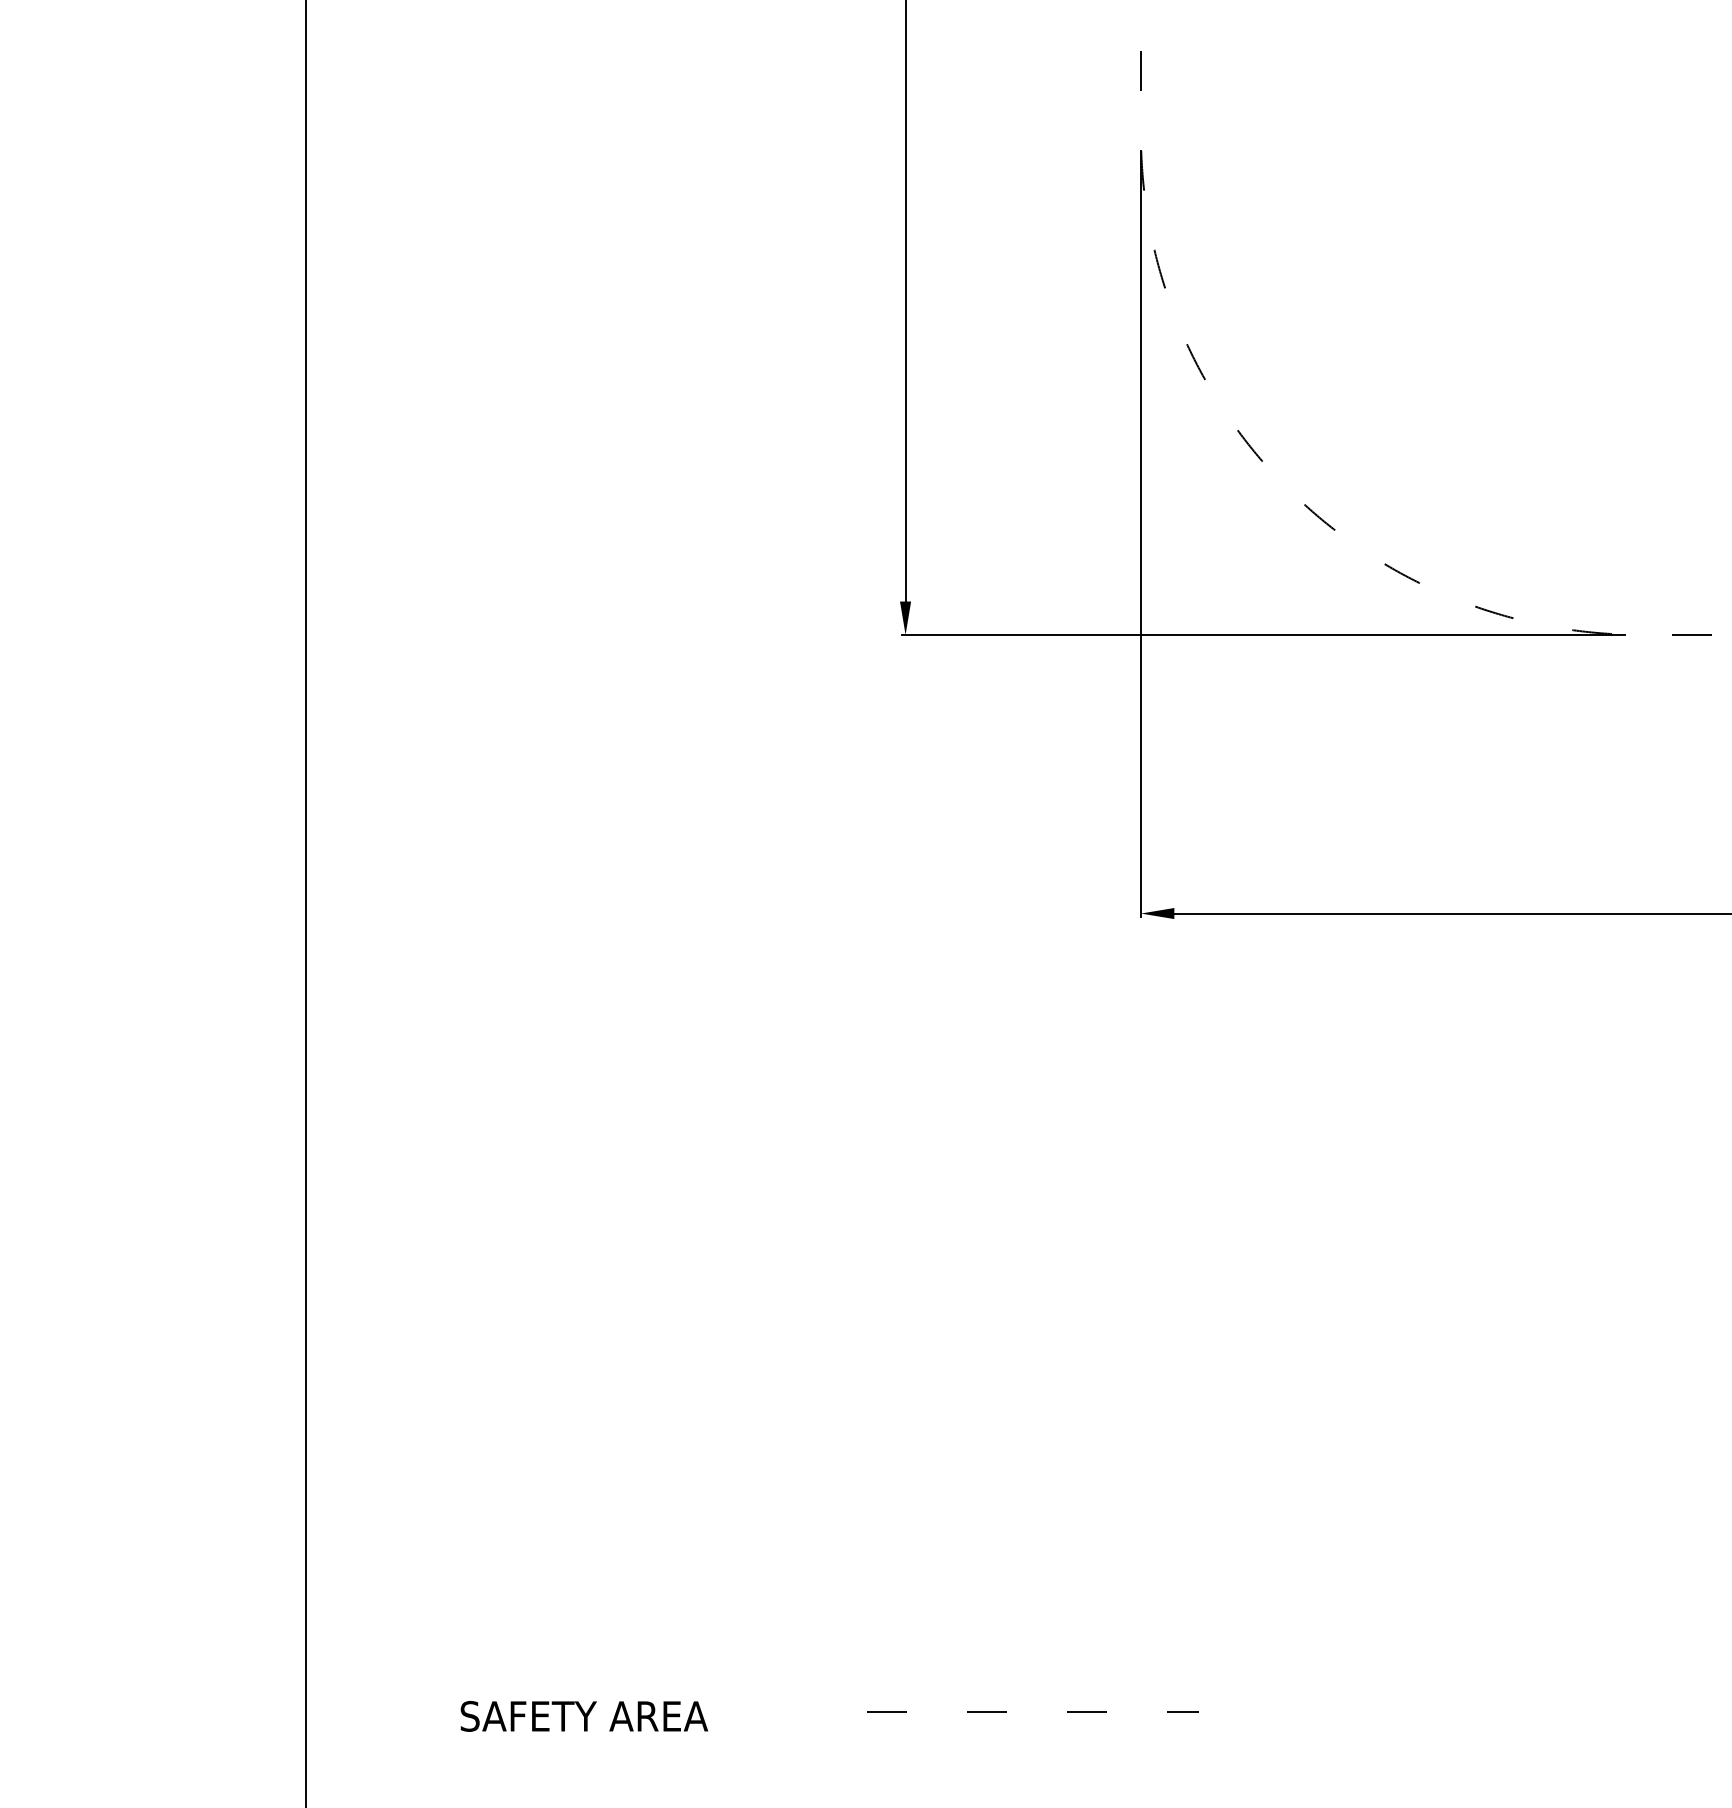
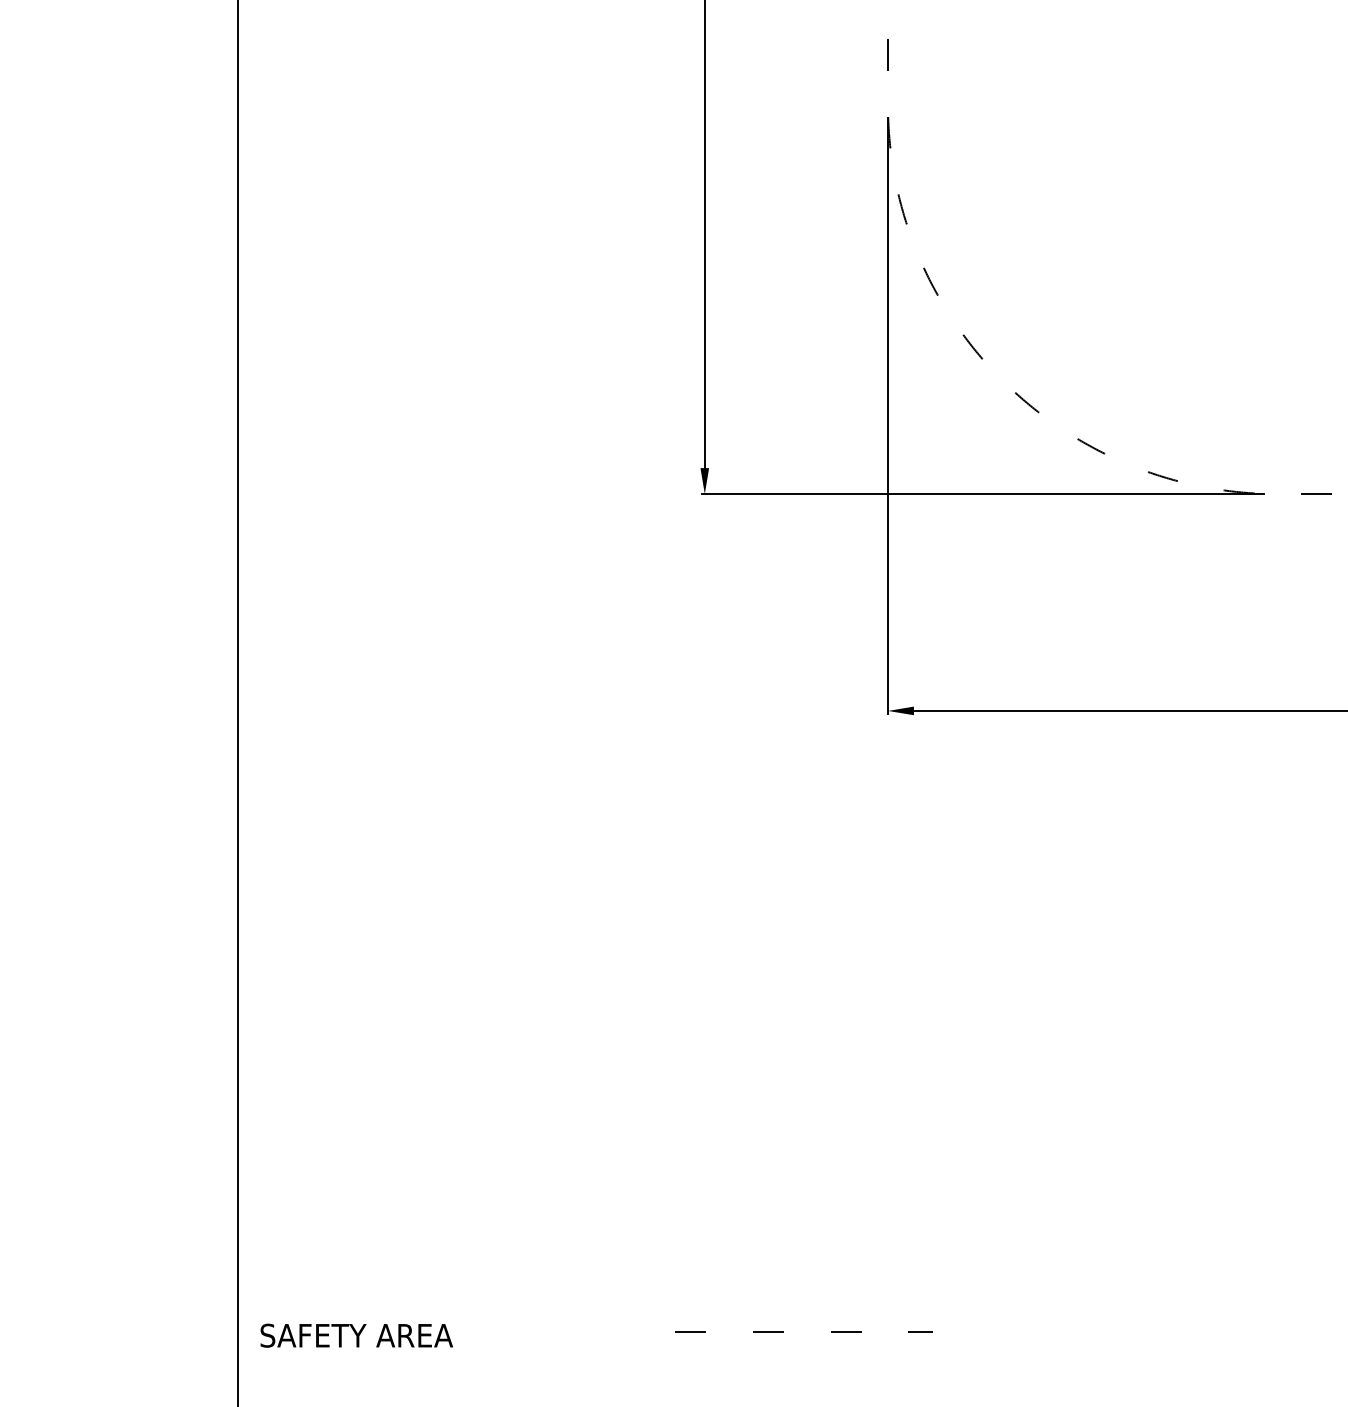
text: (584, 1716) -> (356, 1335), moved

